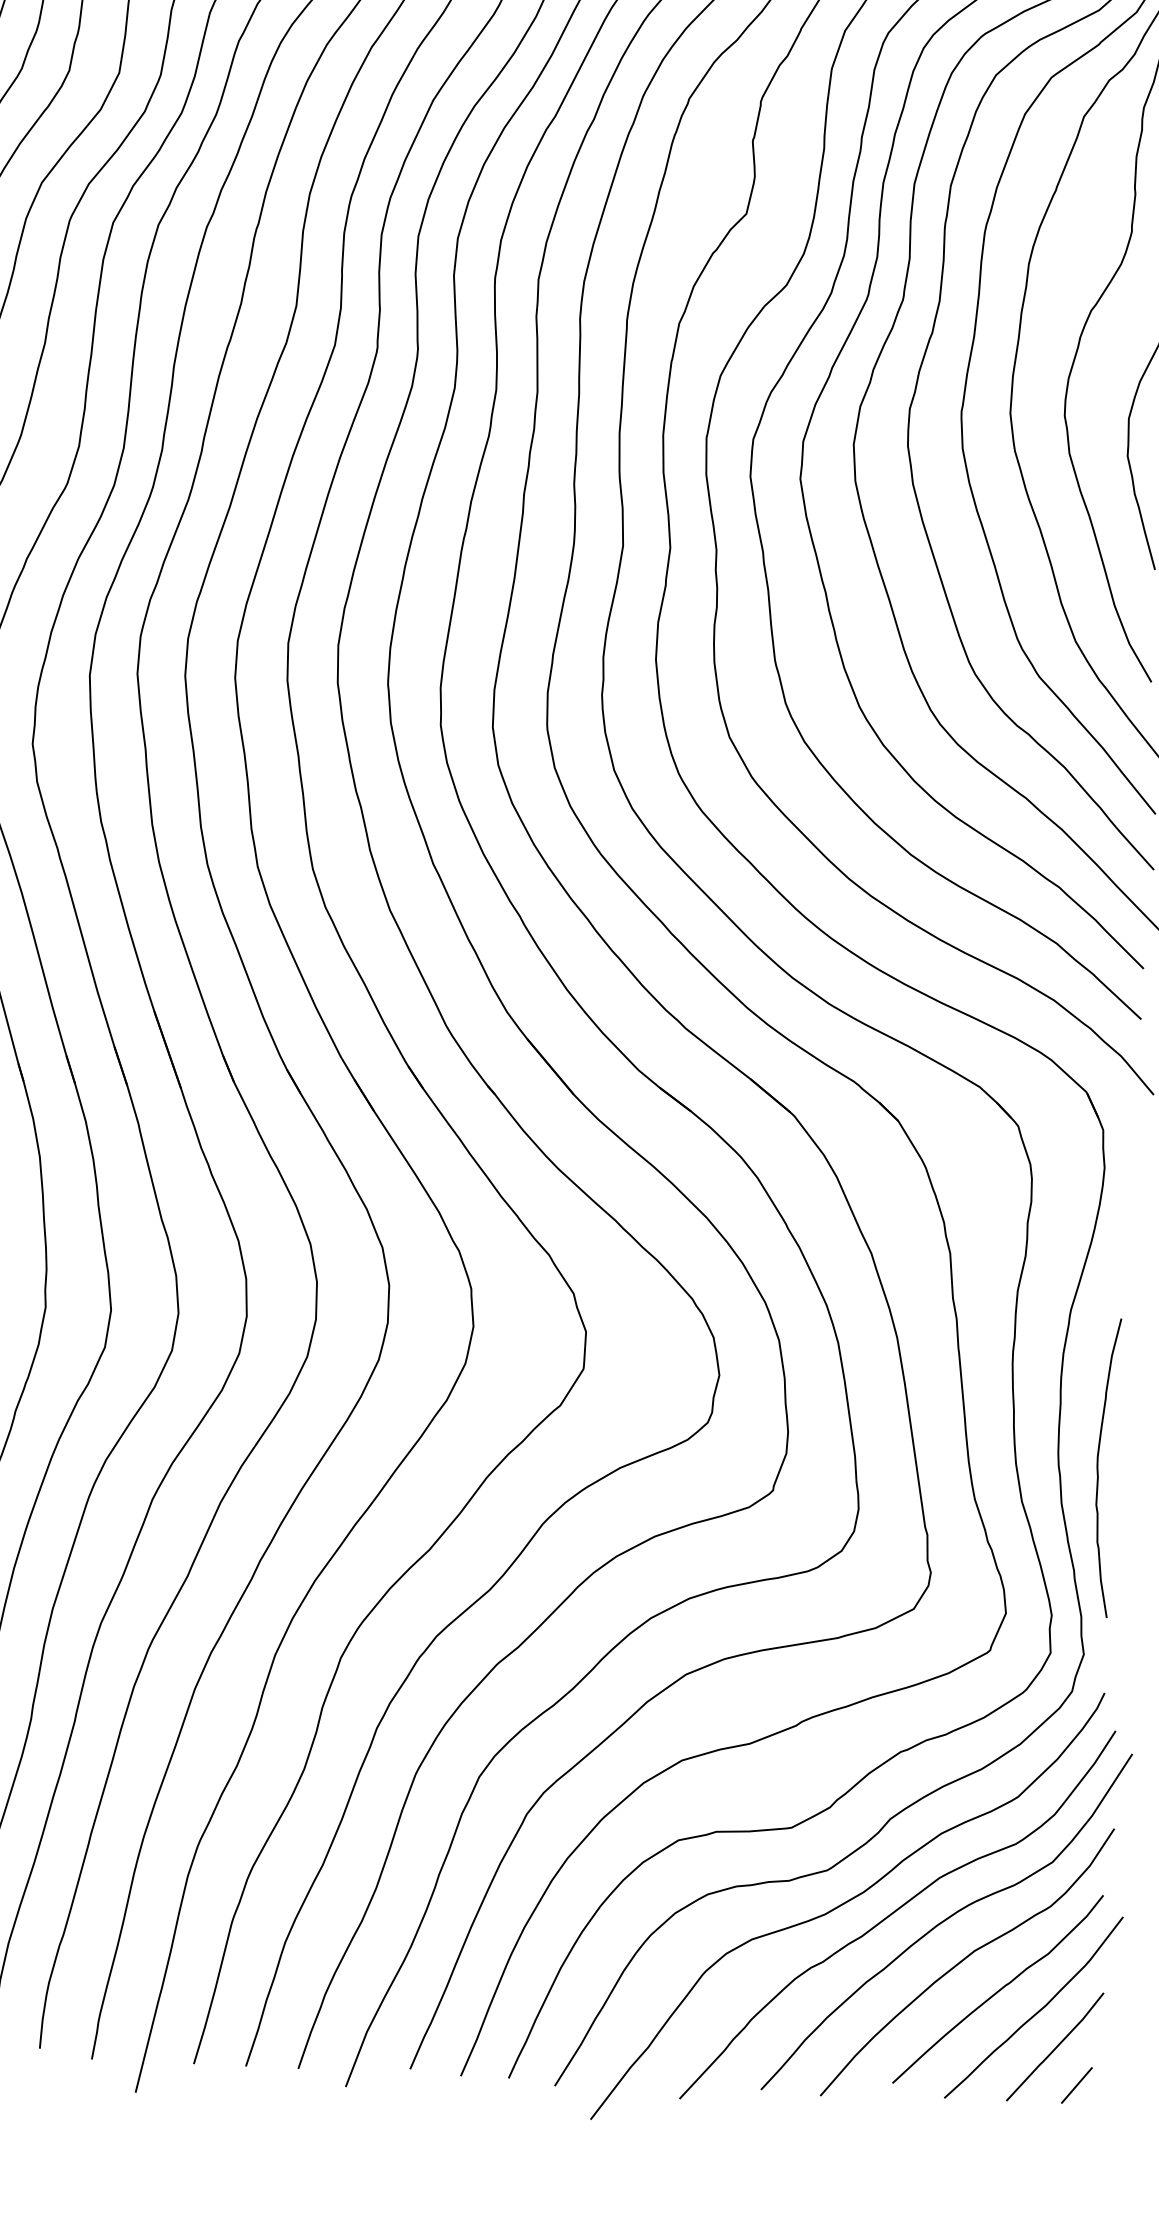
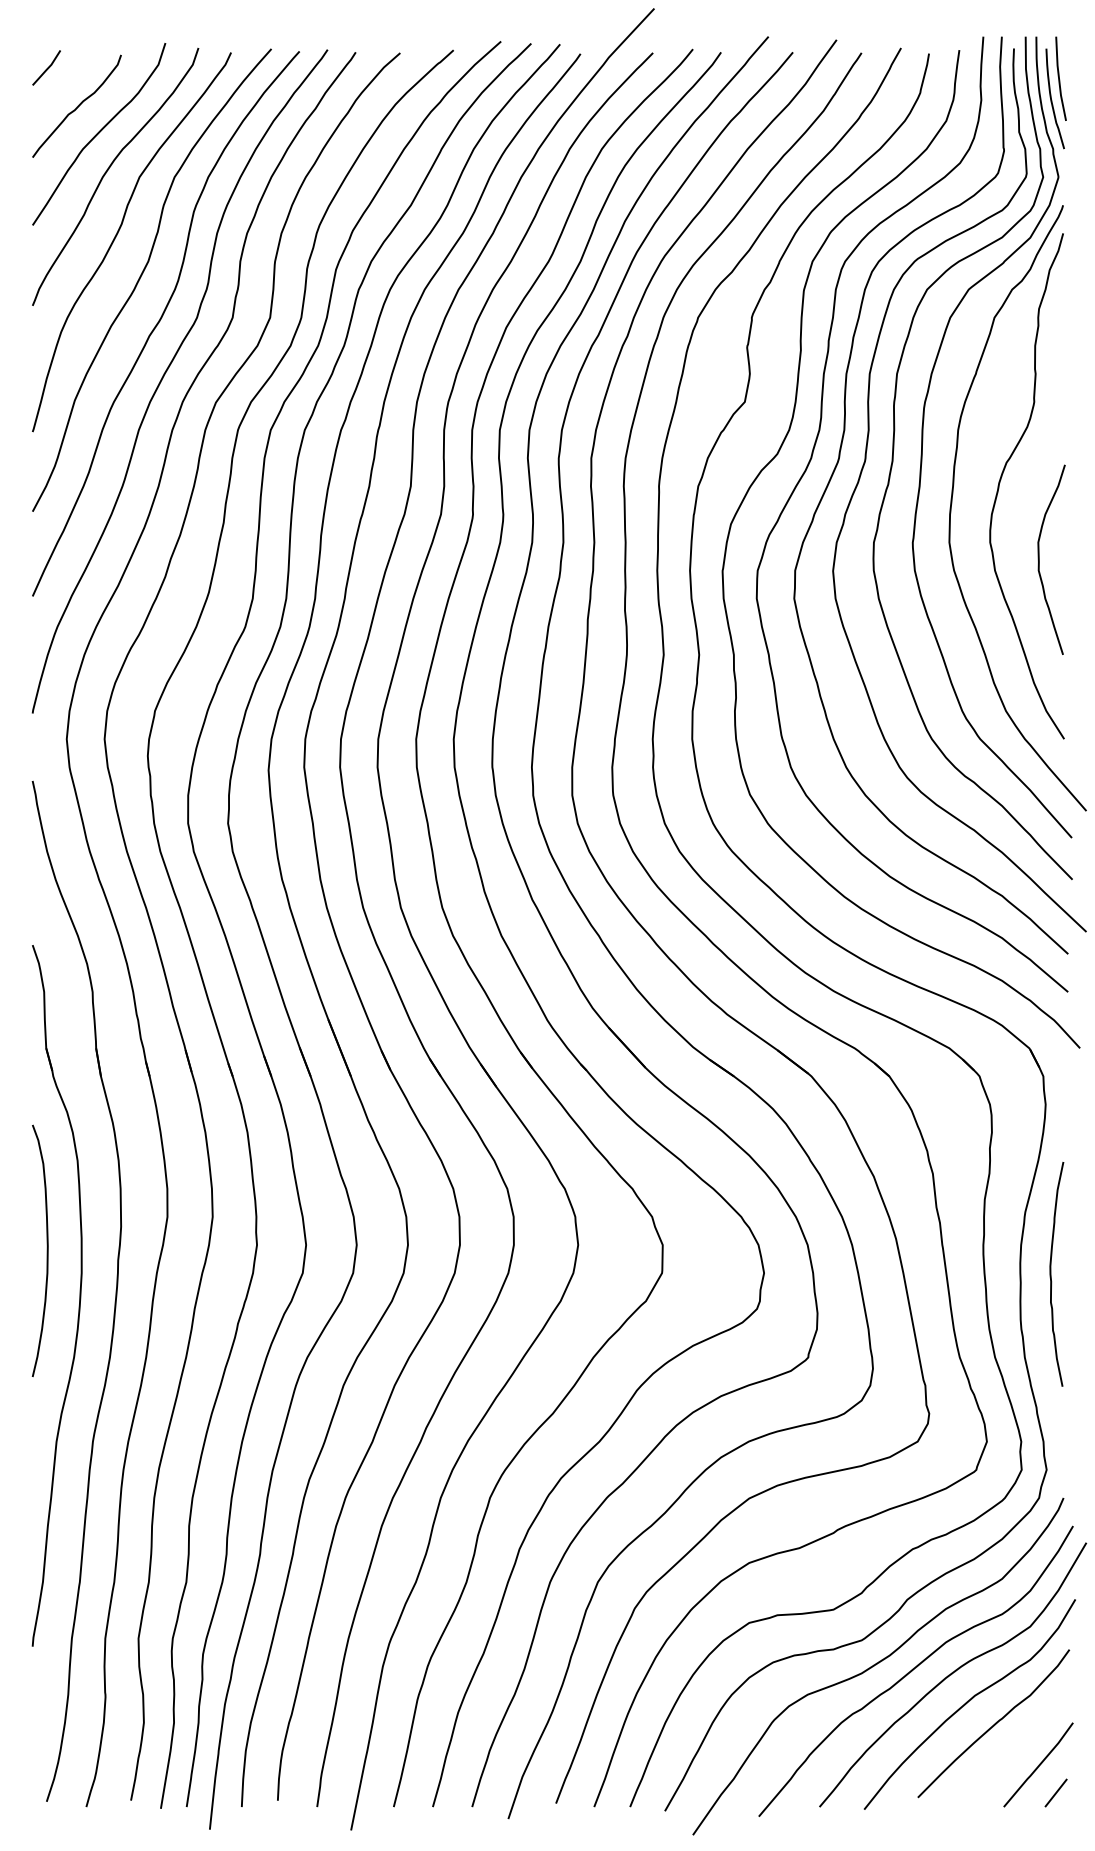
curve: (1098, 1467) -> (1051, 1274), moved
curve: (1038, 2010) -> (1024, 1738), removed

